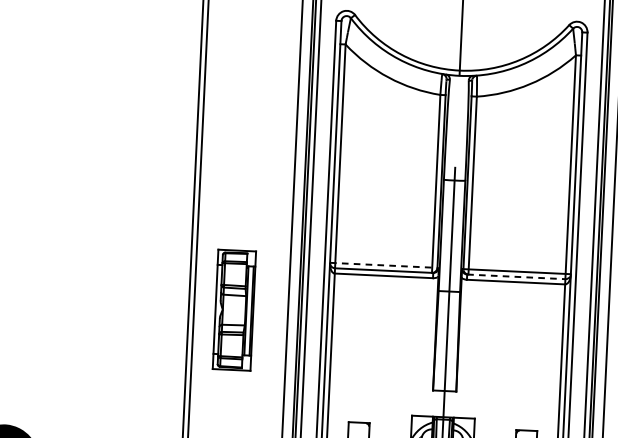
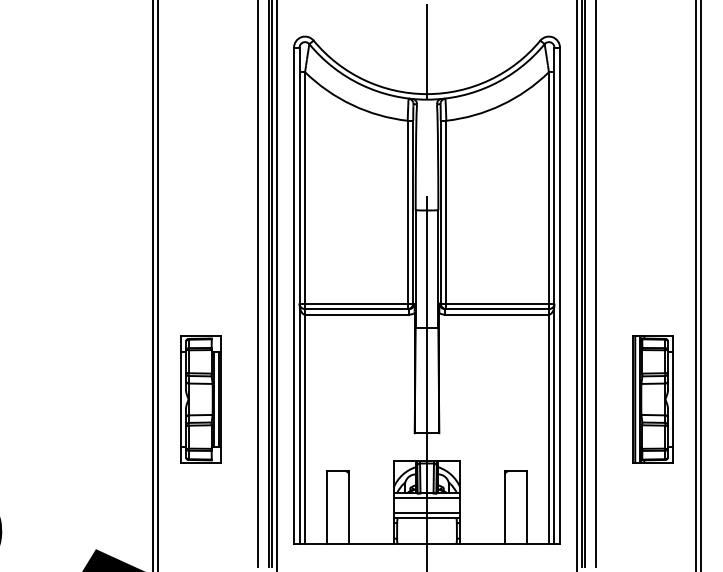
line: (384, 265) -> (357, 303), dashed -> solid
line: (515, 277) -> (496, 309), dashed -> solid
part: (234, 310) -> (200, 399), moved

